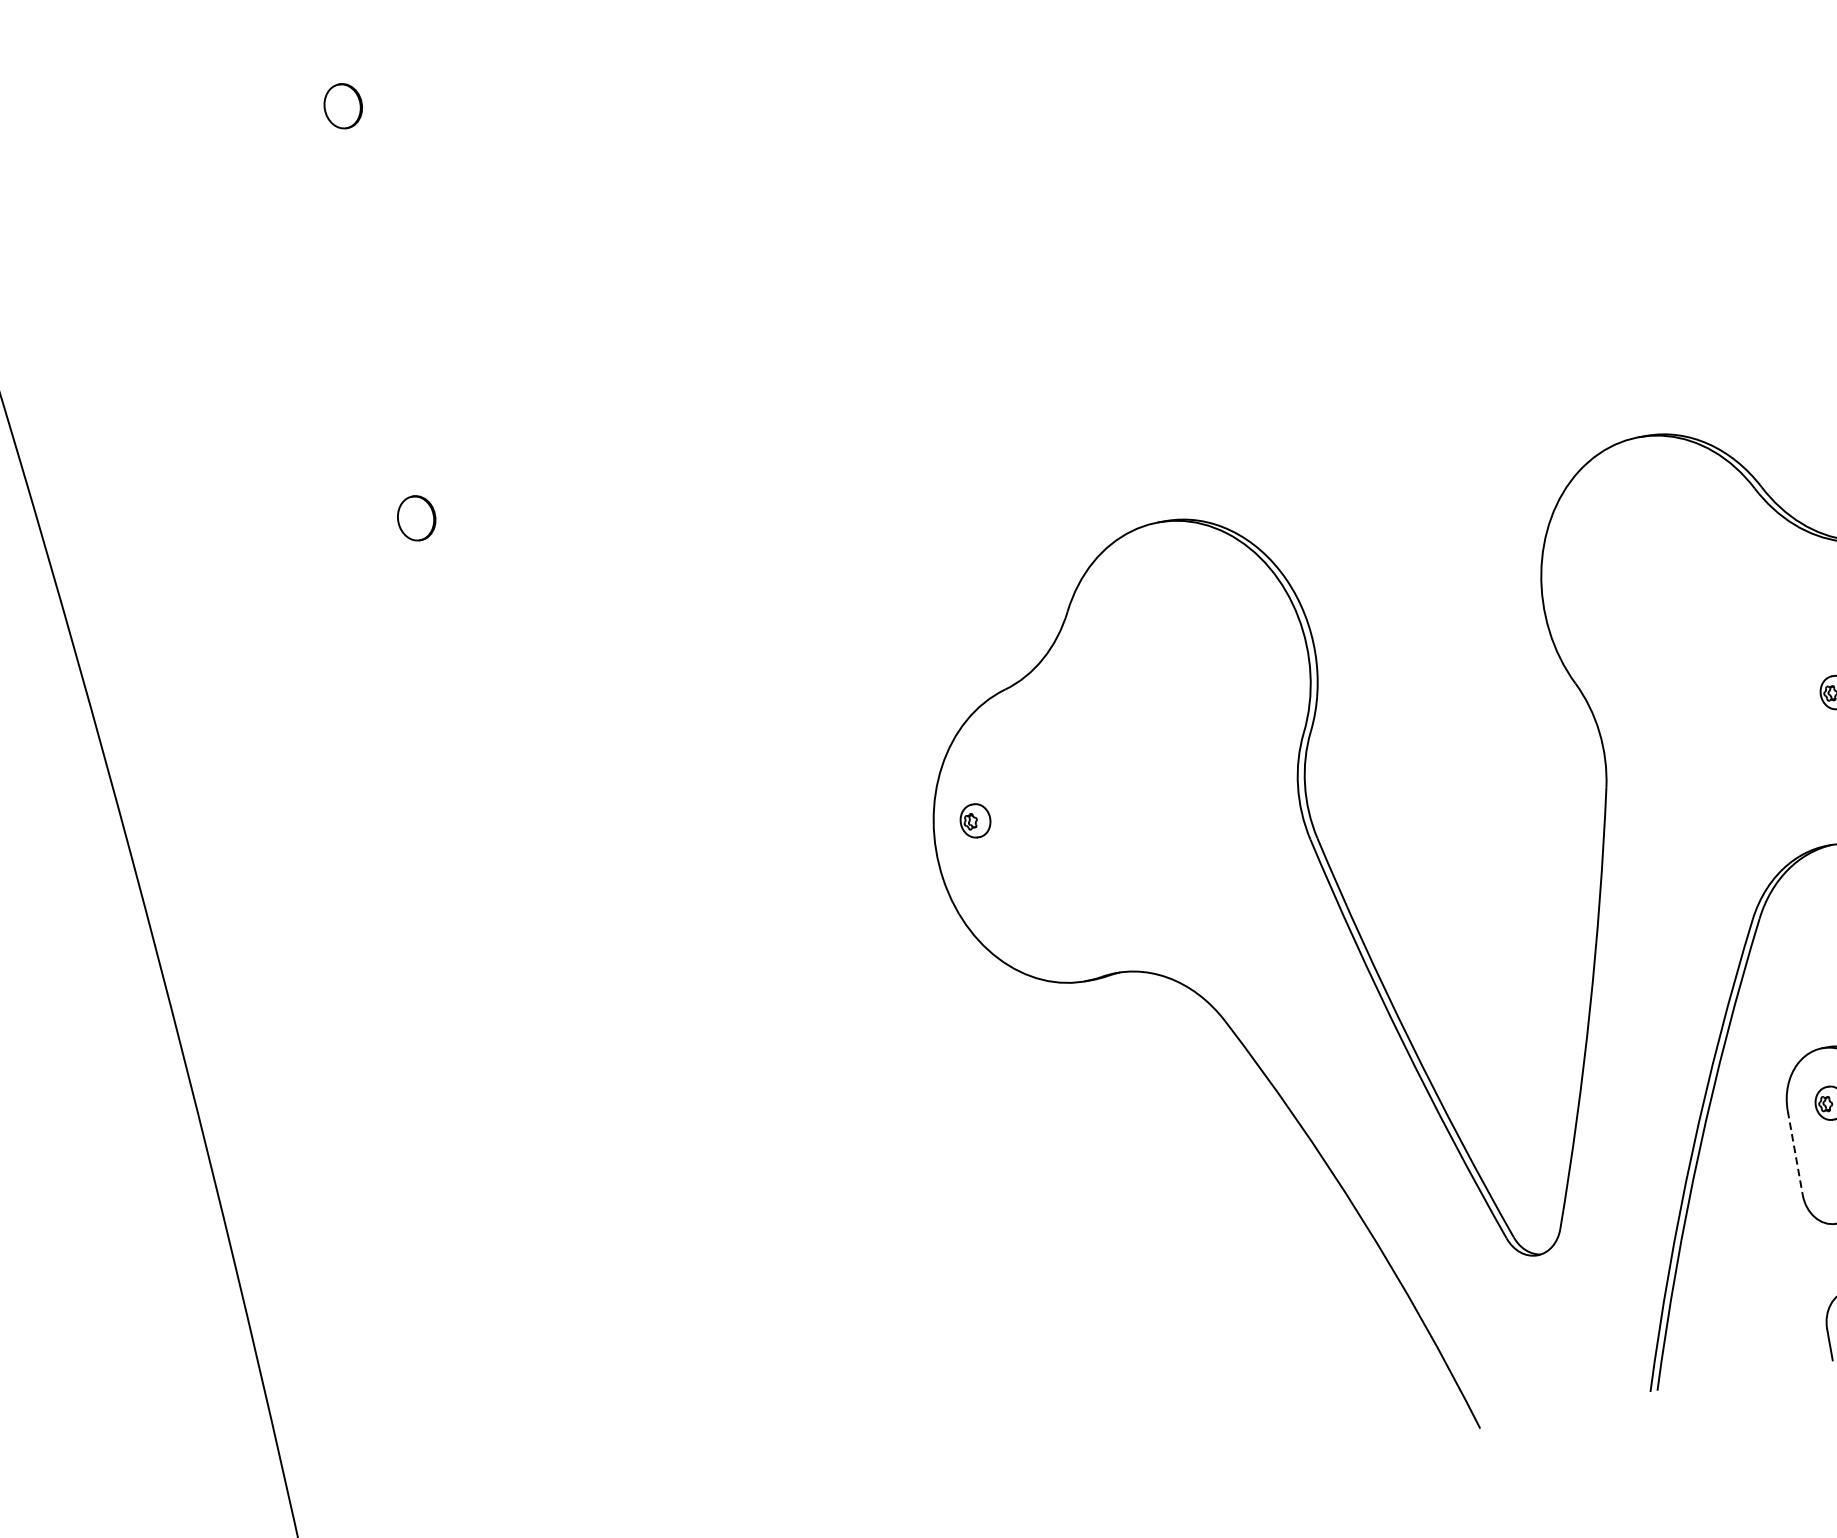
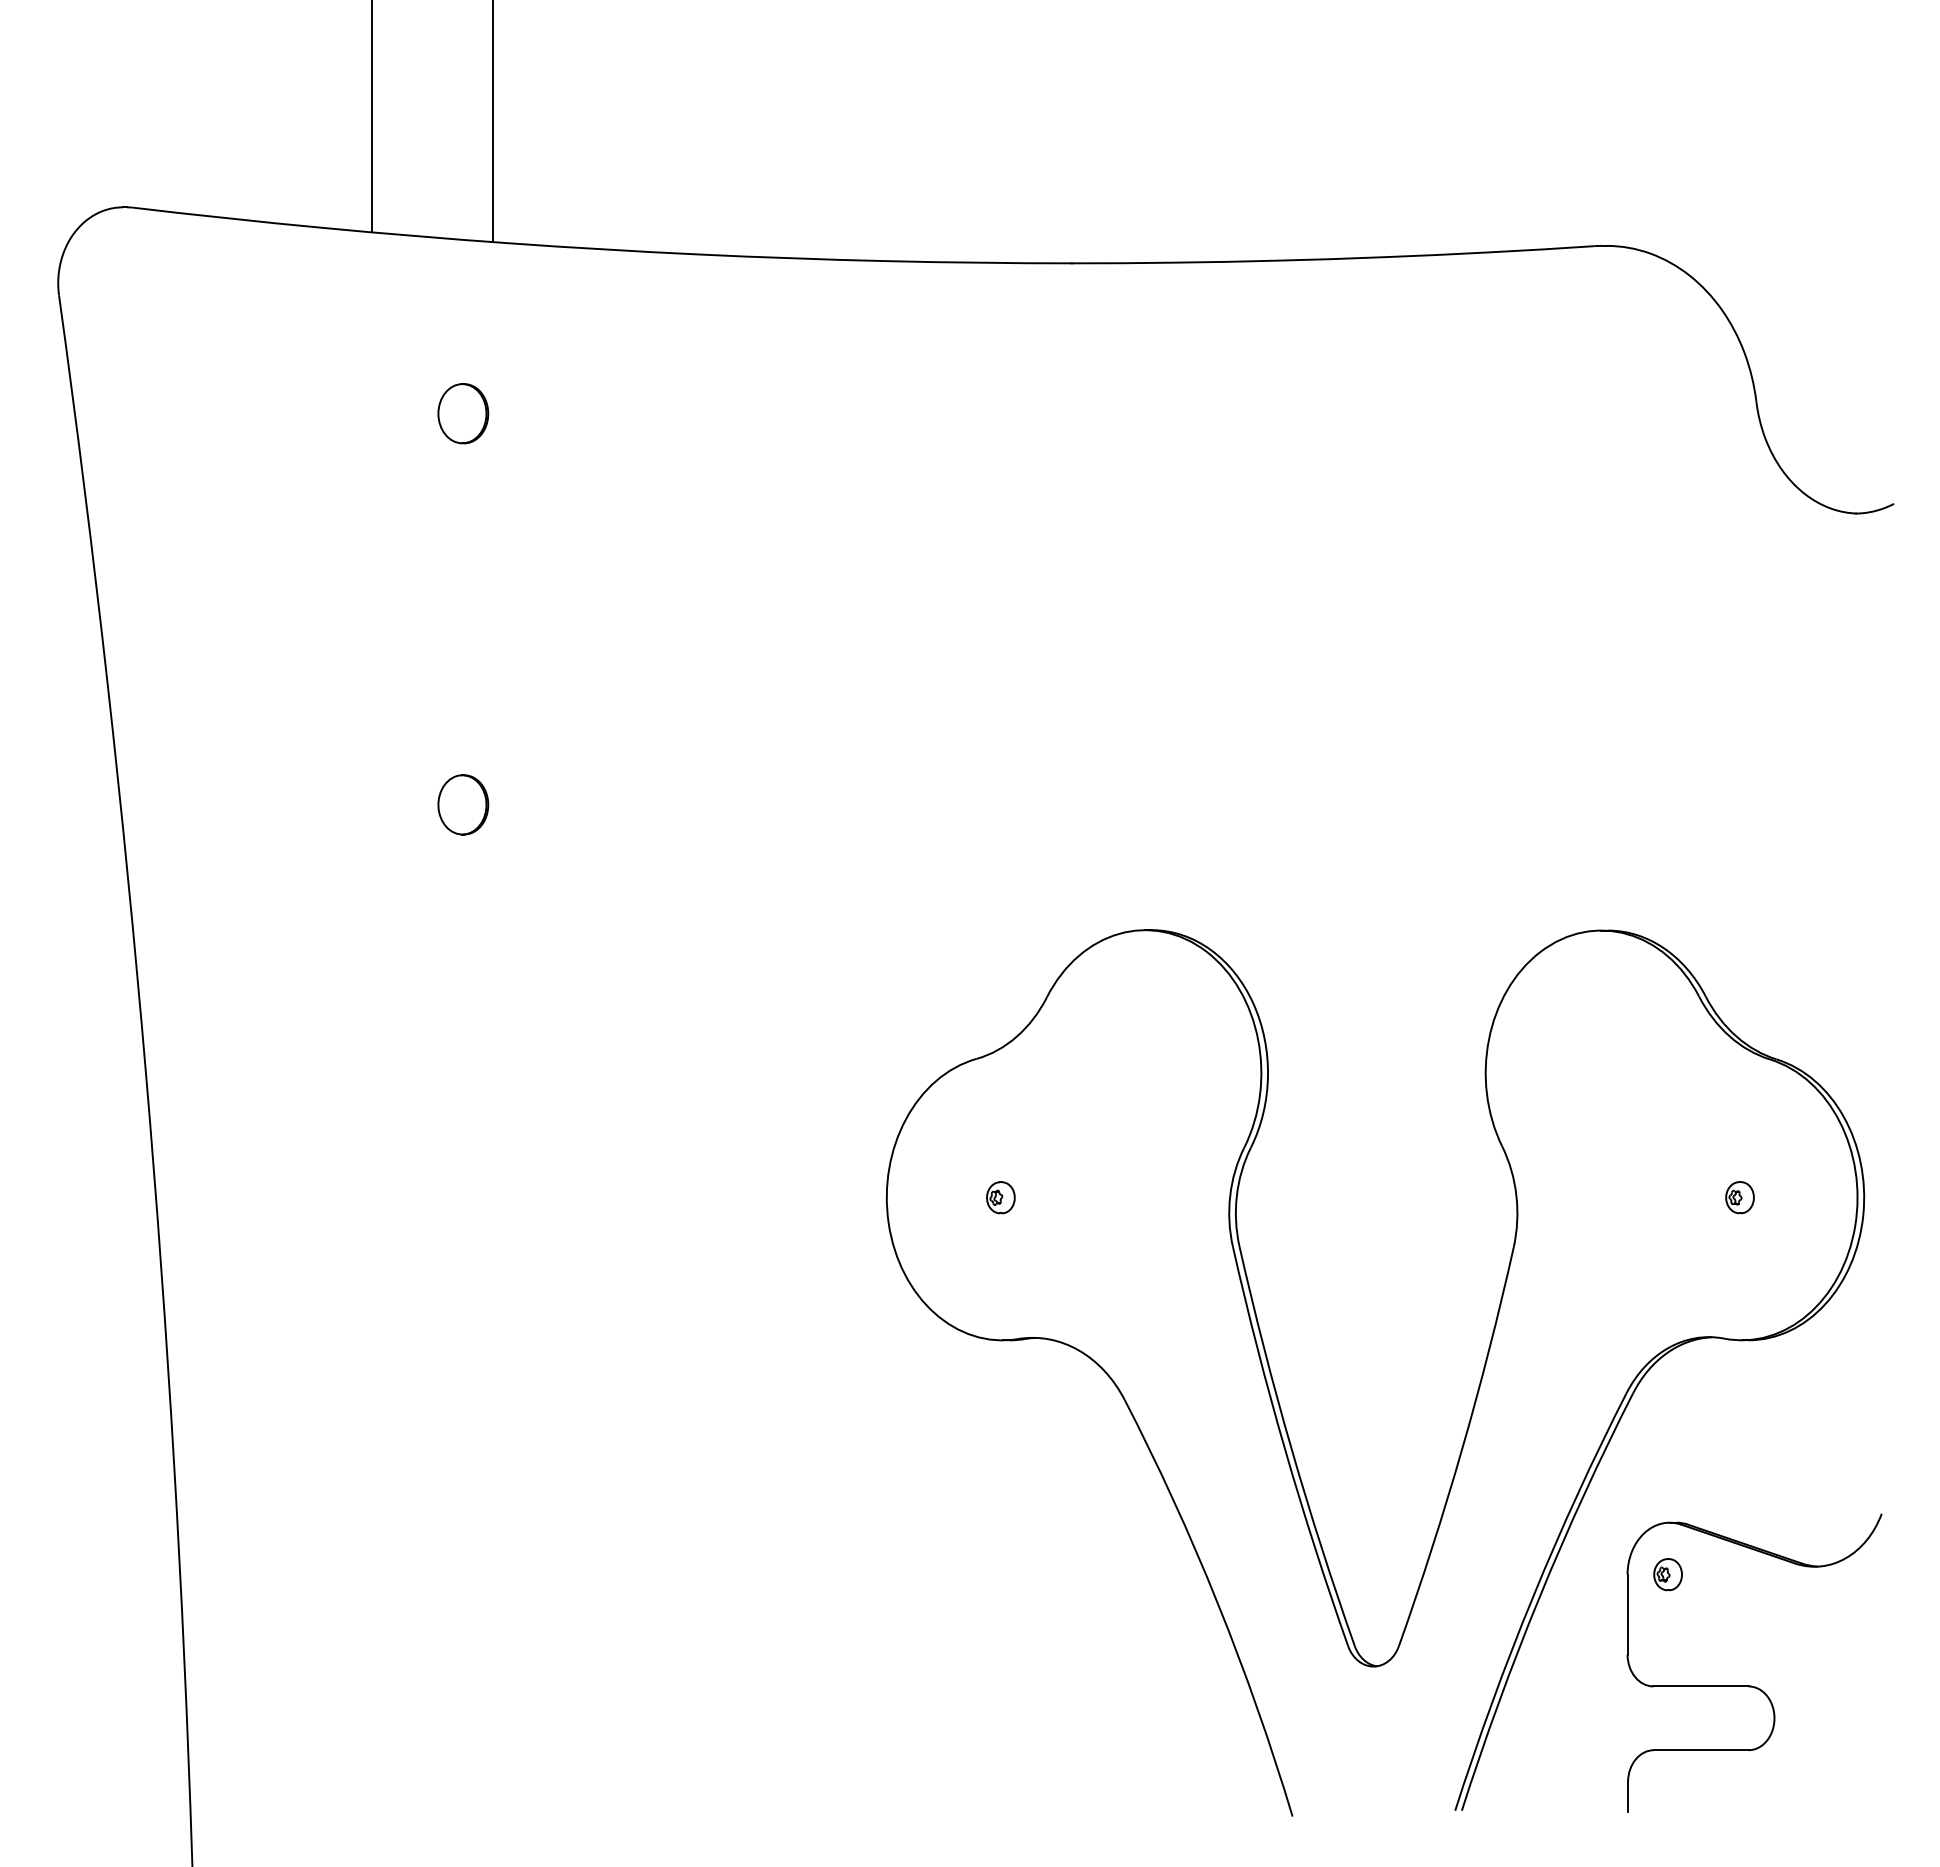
part: (343, 105) -> (463, 413), size x1.43
part: (416, 517) -> (463, 804), size x1.43
part: (975, 820) -> (1000, 1197), moved
line: (1795, 1152) -> (1627, 1614), dashed -> solid

